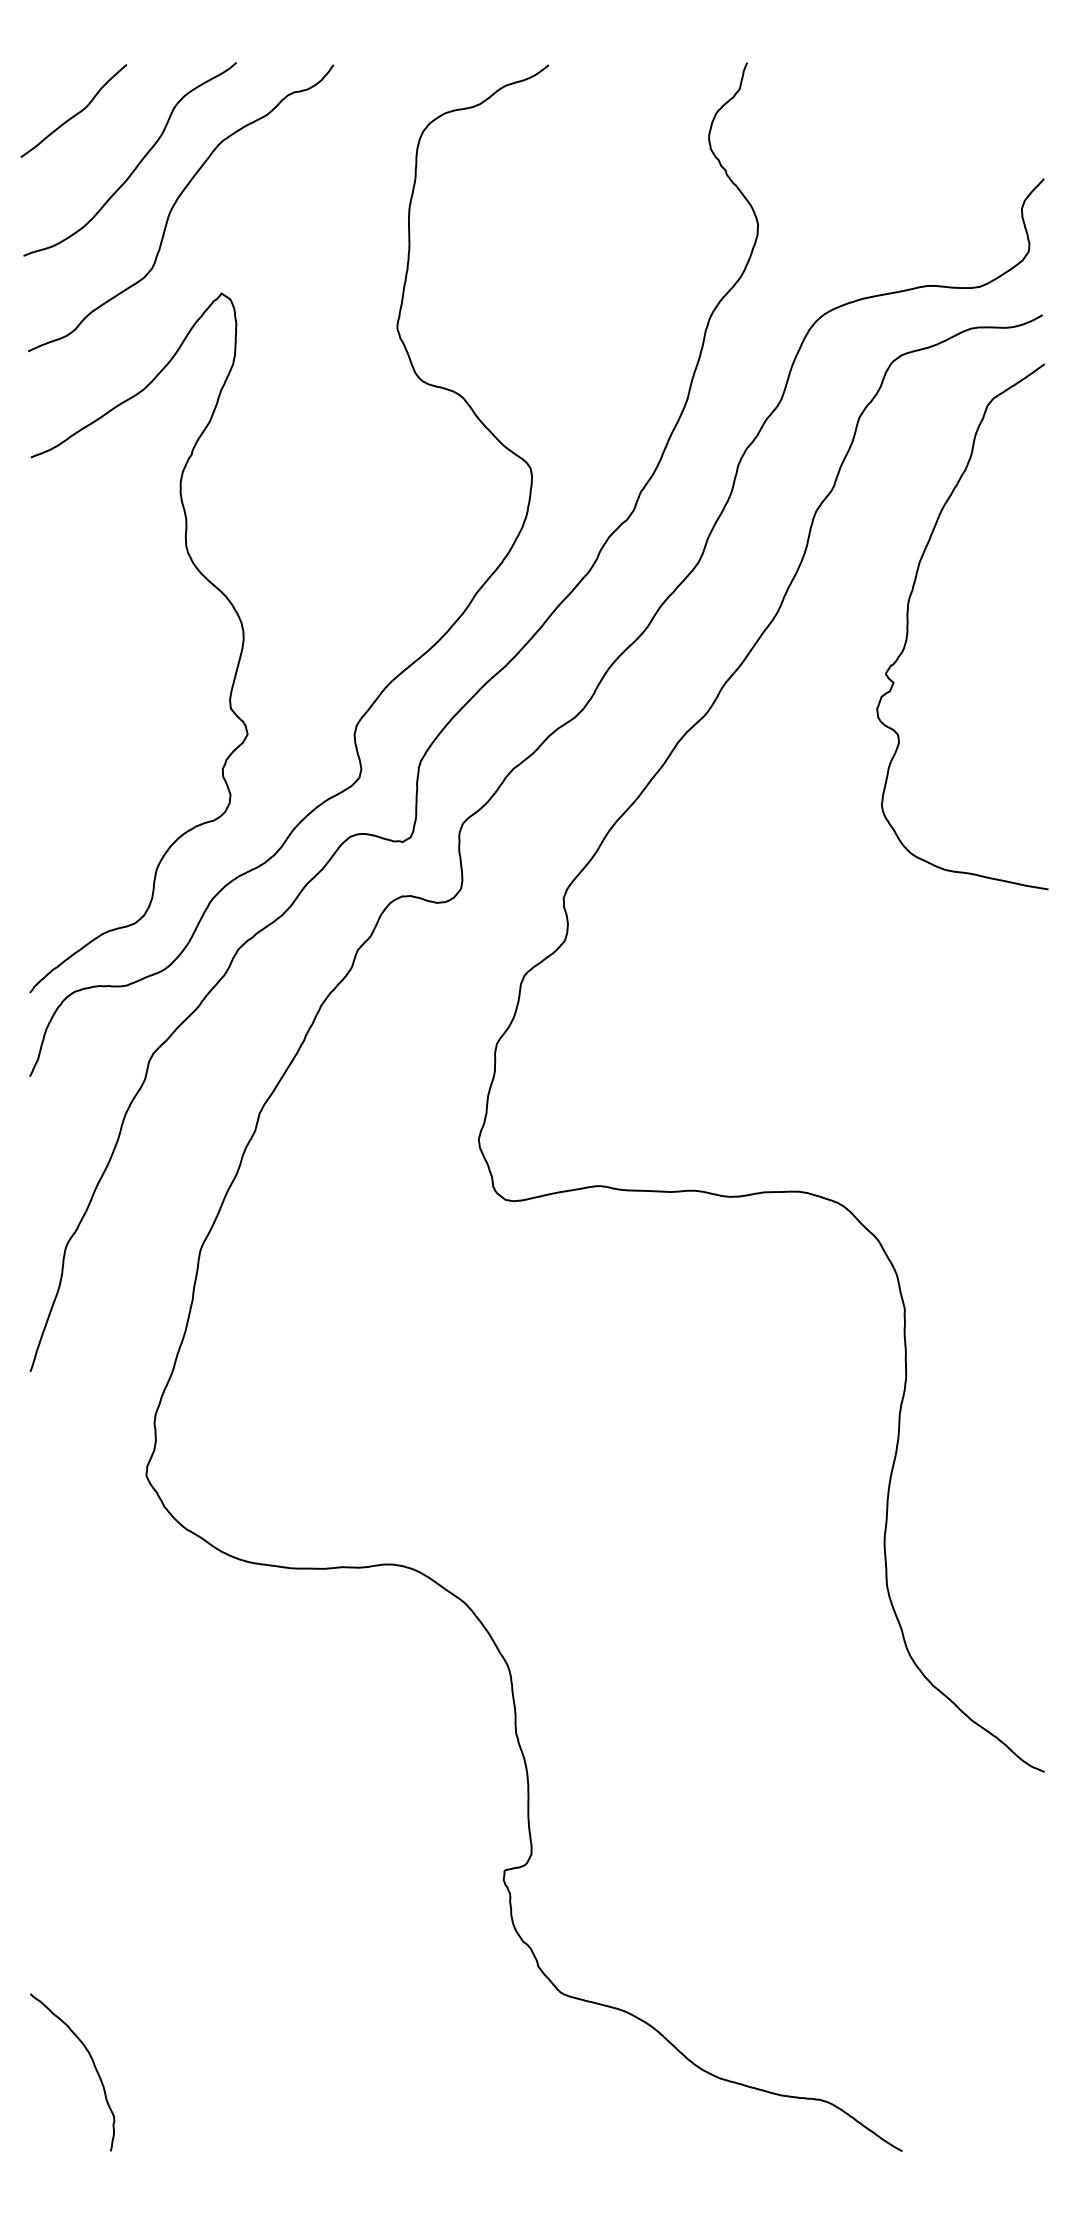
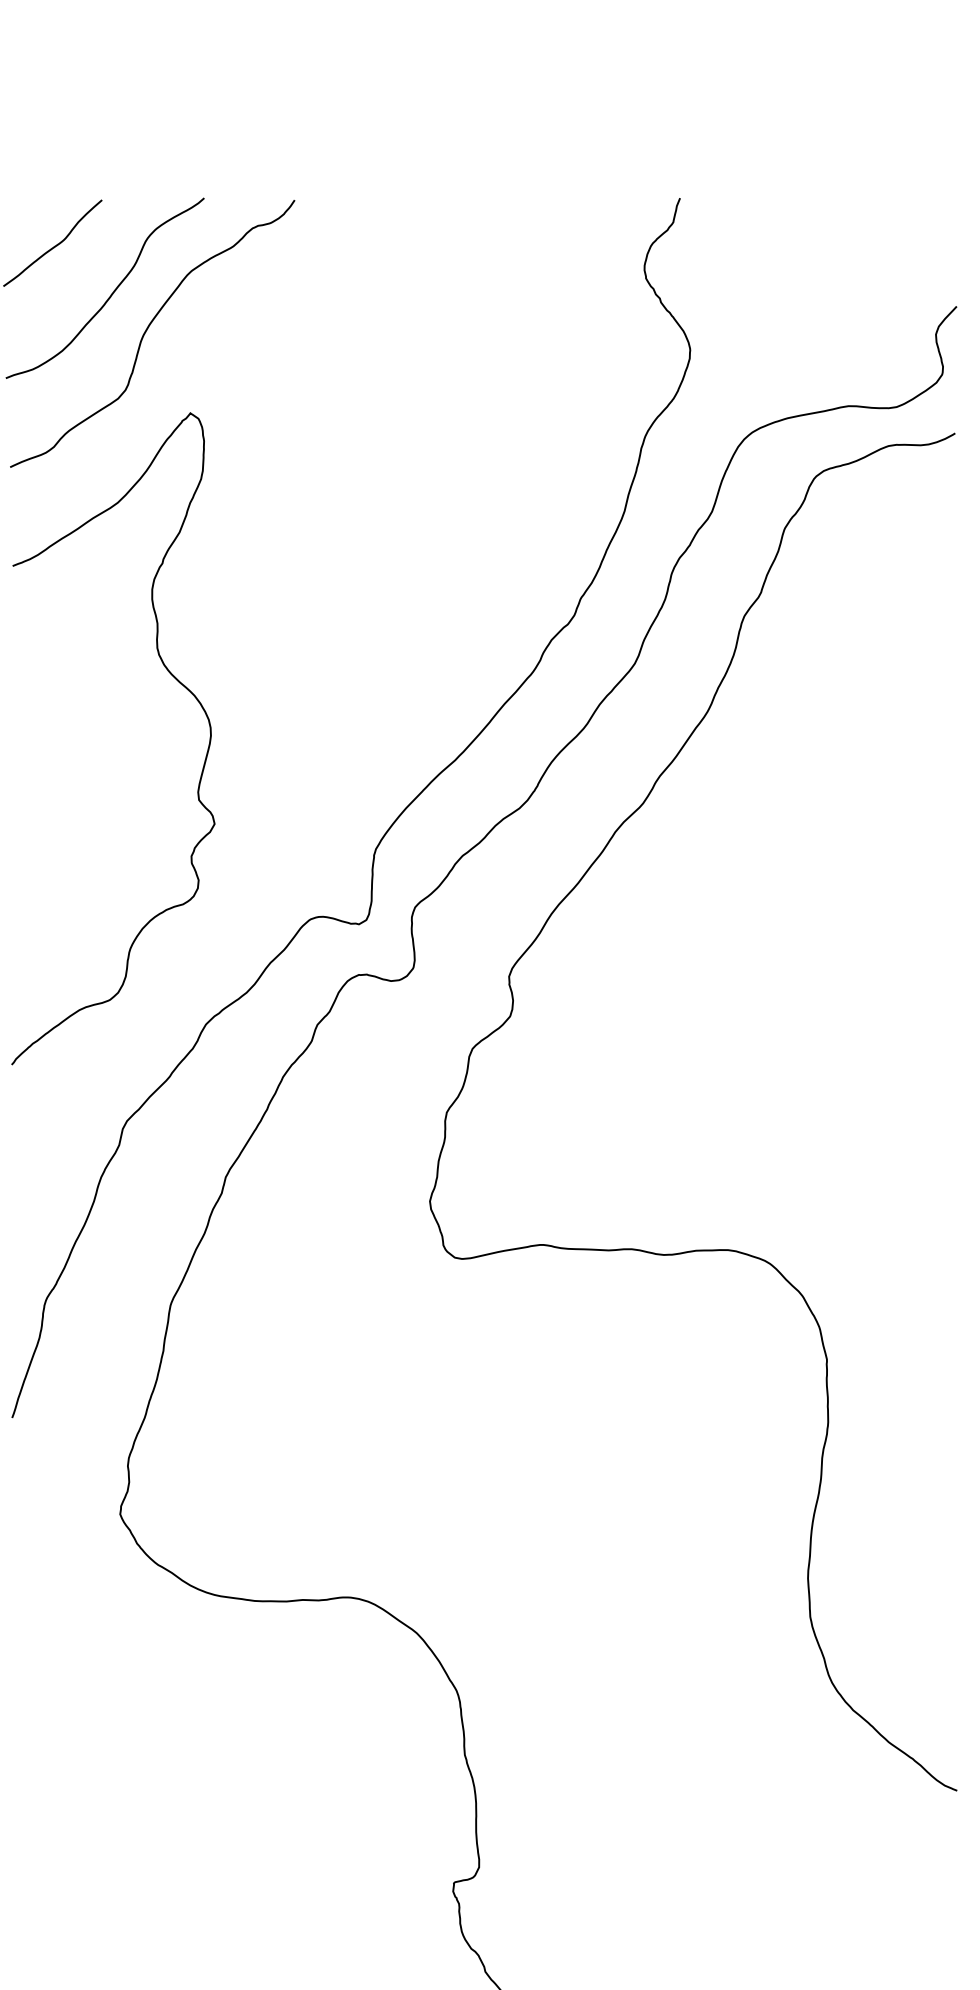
curve: (908, 626) -> (830, 723), removed
curve: (395, 676) -> (352, 770), removed

